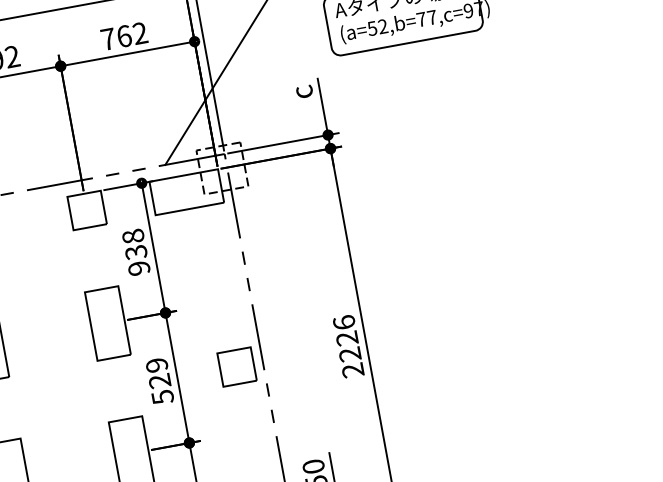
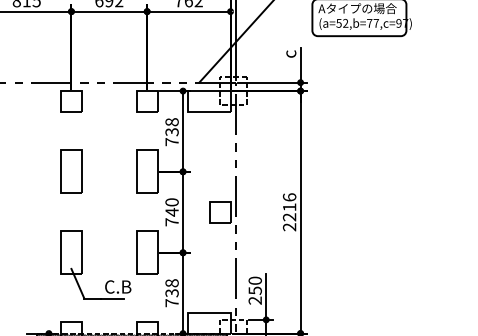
text: (138, 269) -> (171, 142), 938 -> 738
text: (347, 338) -> (289, 207), 2226 -> 2216
text: (158, 381) -> (171, 212), 529 -> 740

